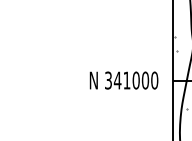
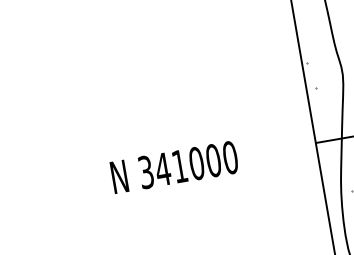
text: (123, 80) -> (173, 167), moved

